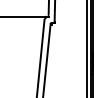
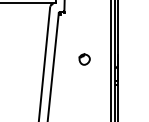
part: (68, 55) -> (84, 58), added

